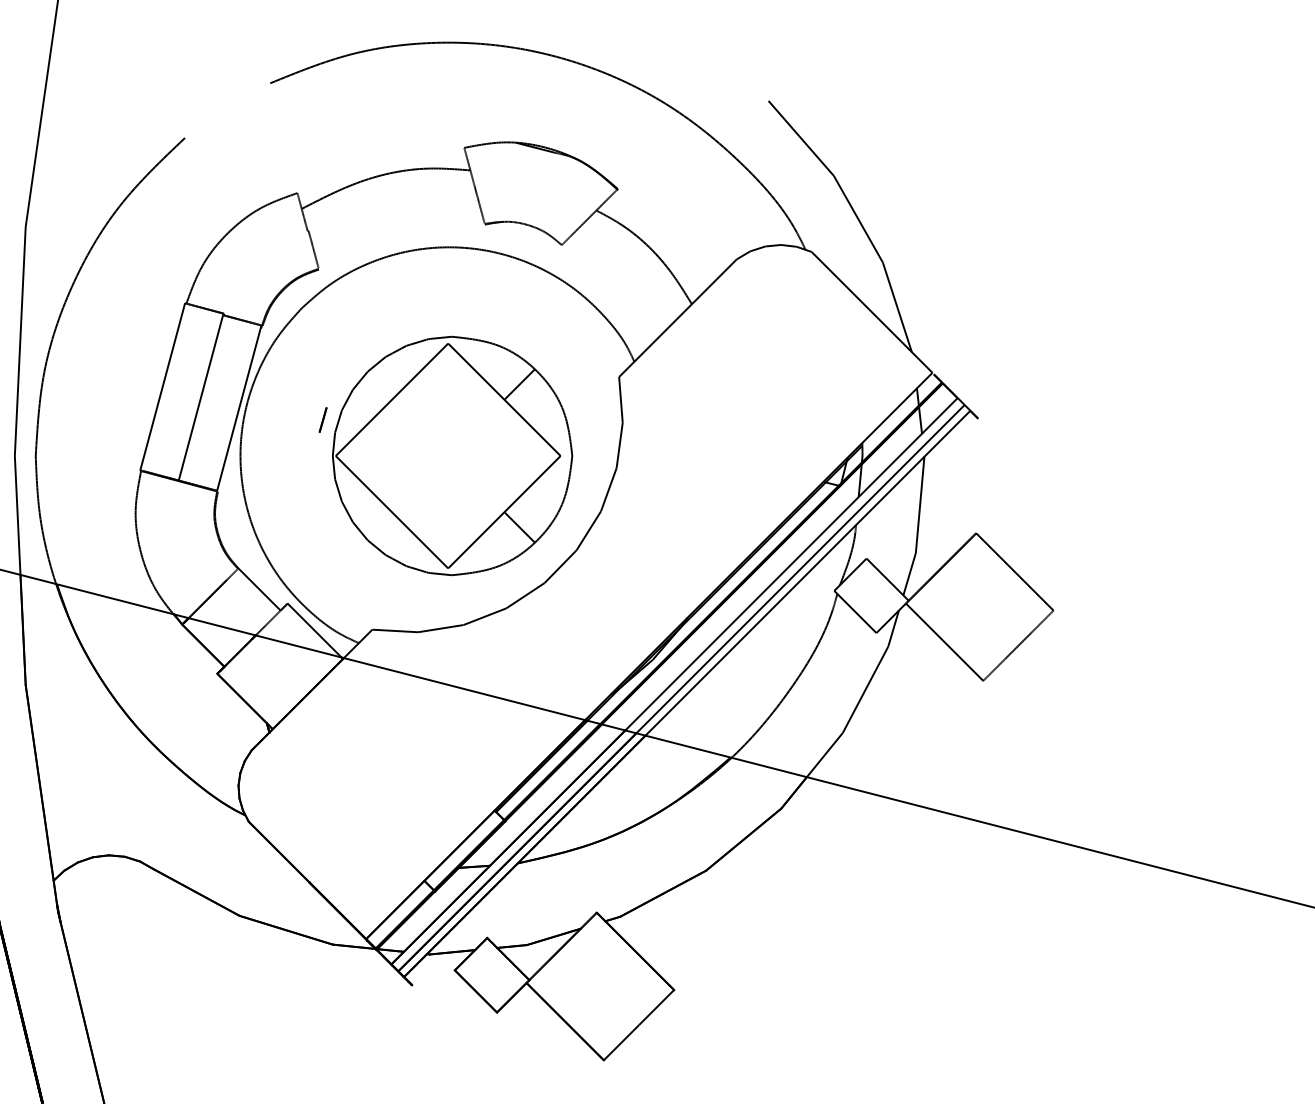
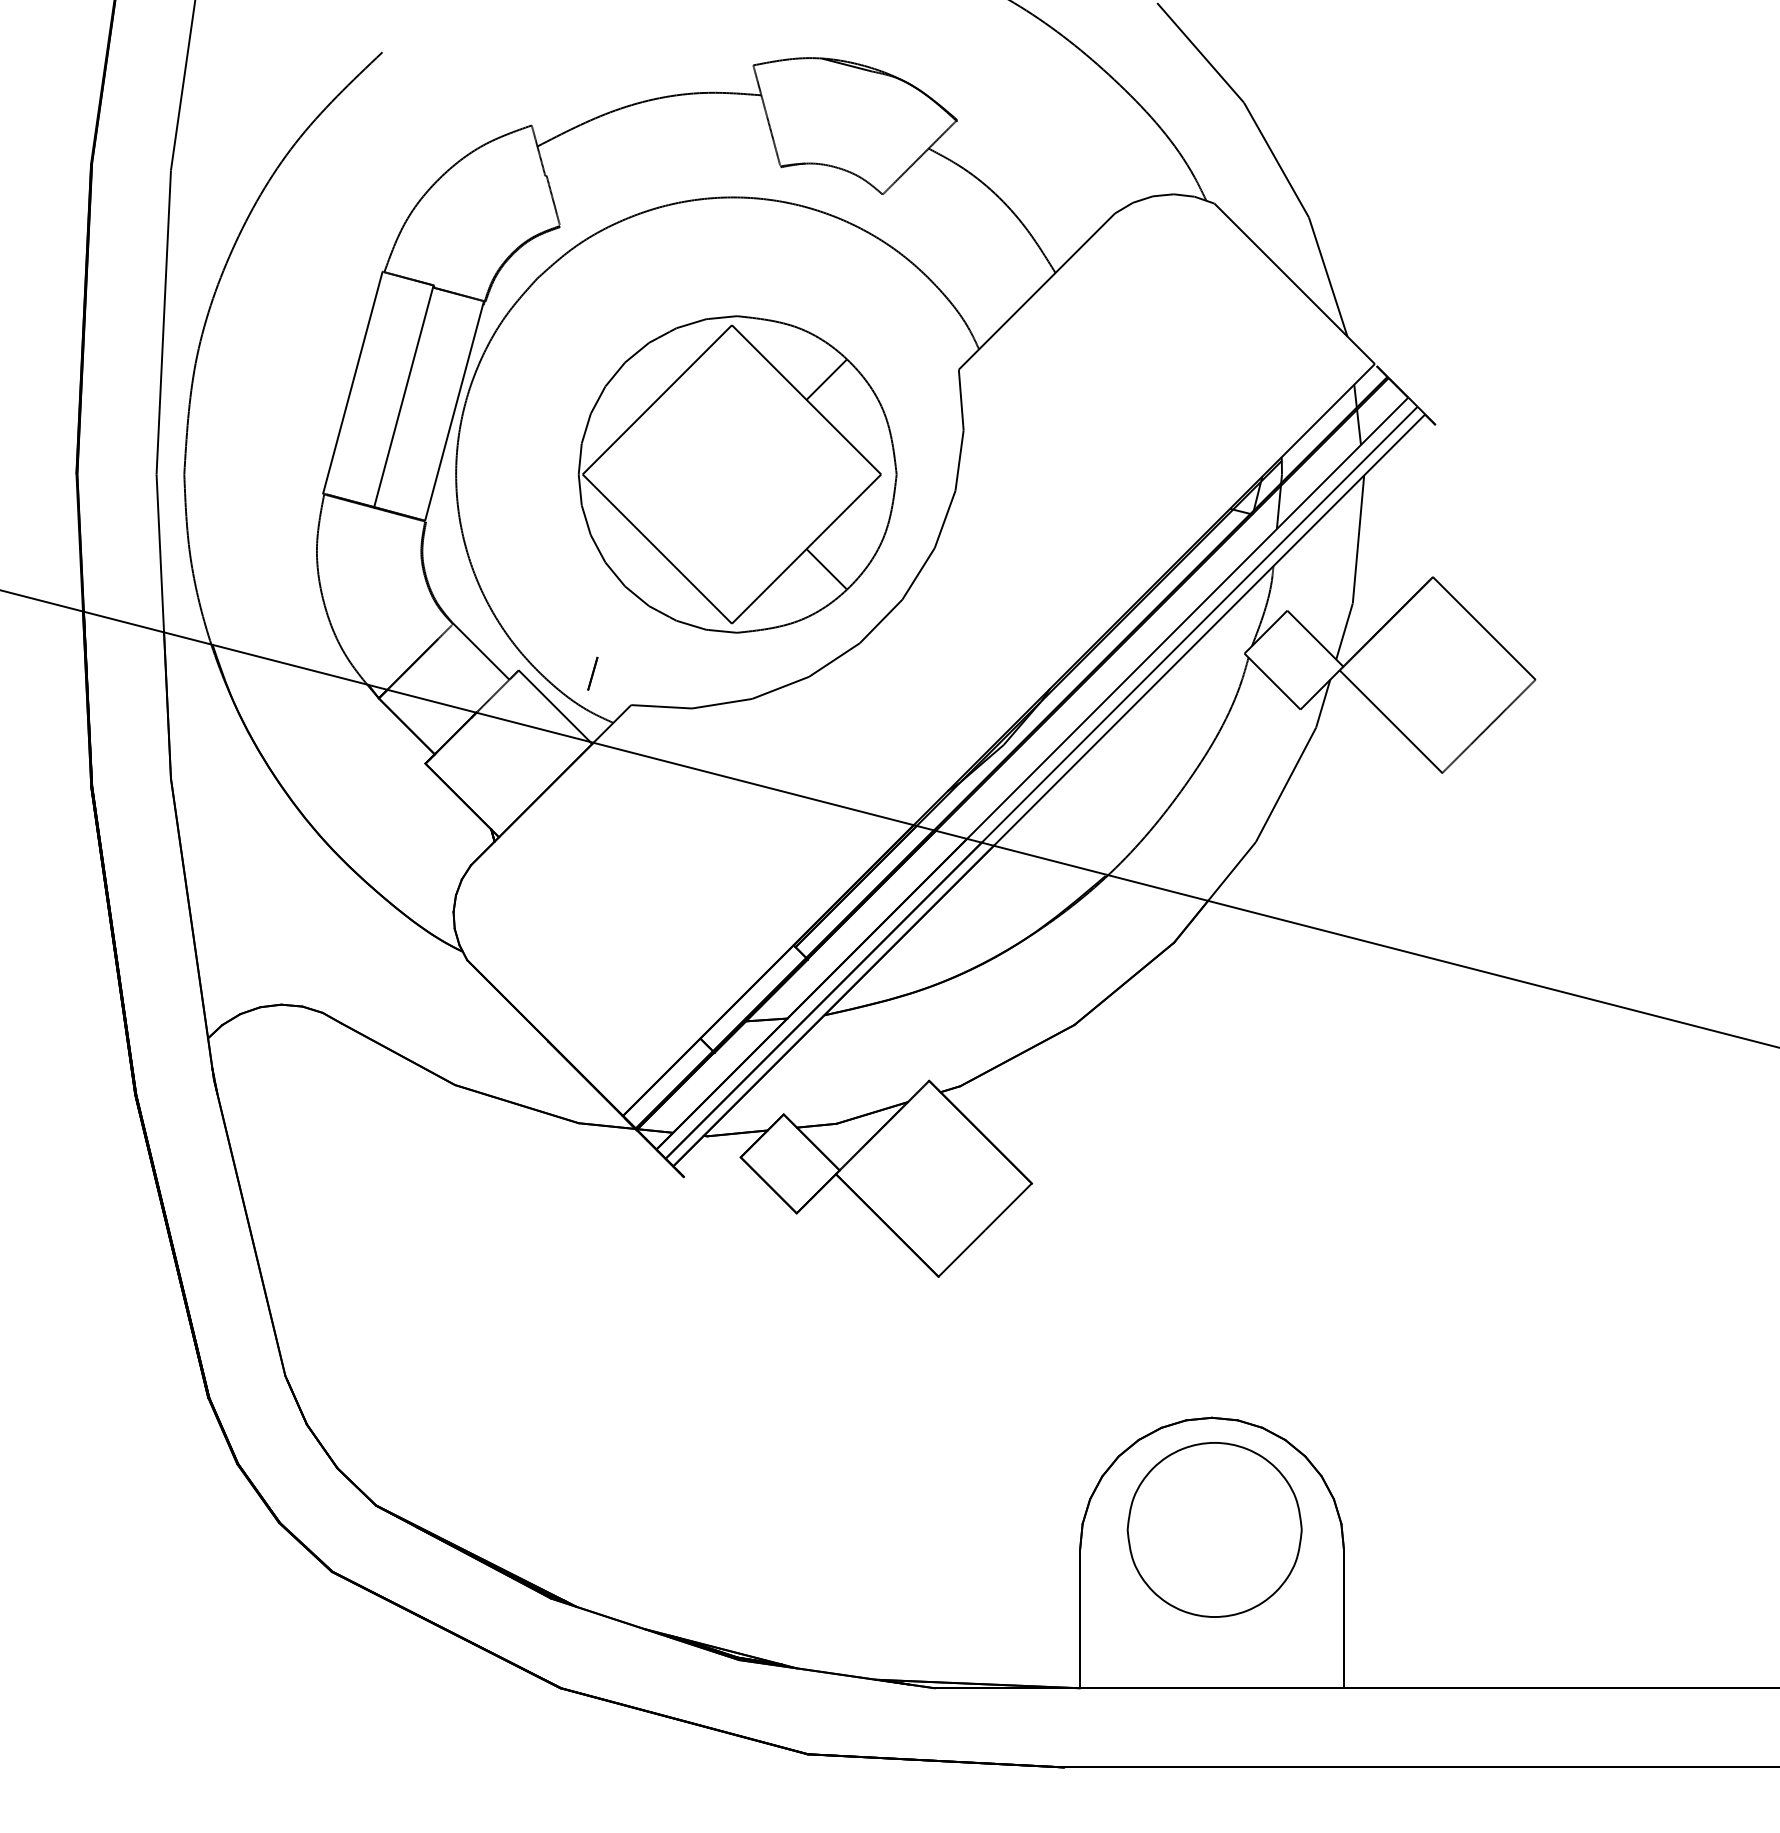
line: (322, 419) -> (592, 673), moved

